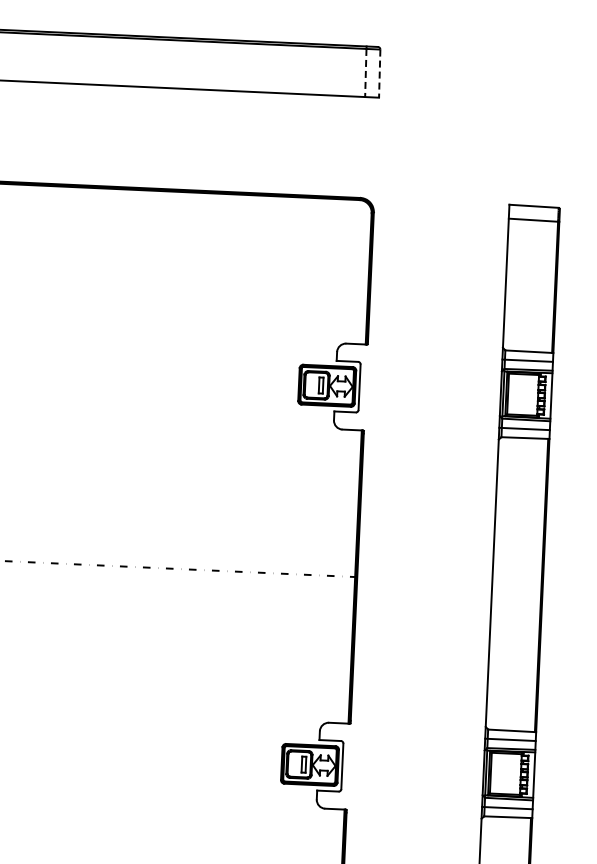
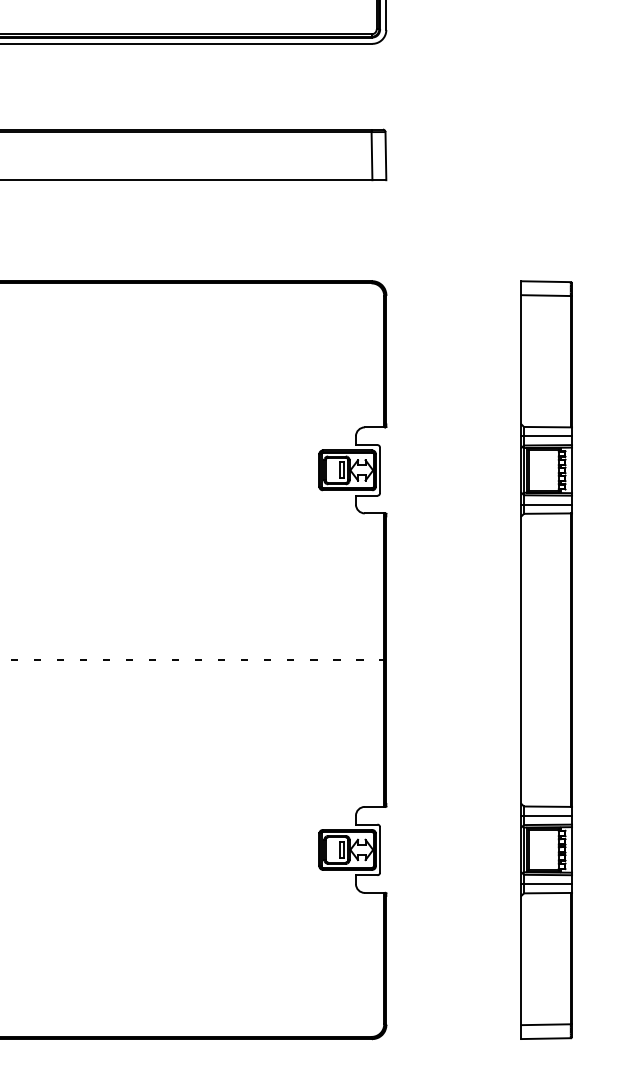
line: (366, 73) -> (372, 156), dashed -> solid
line: (379, 73) -> (385, 156), dashed -> solid

